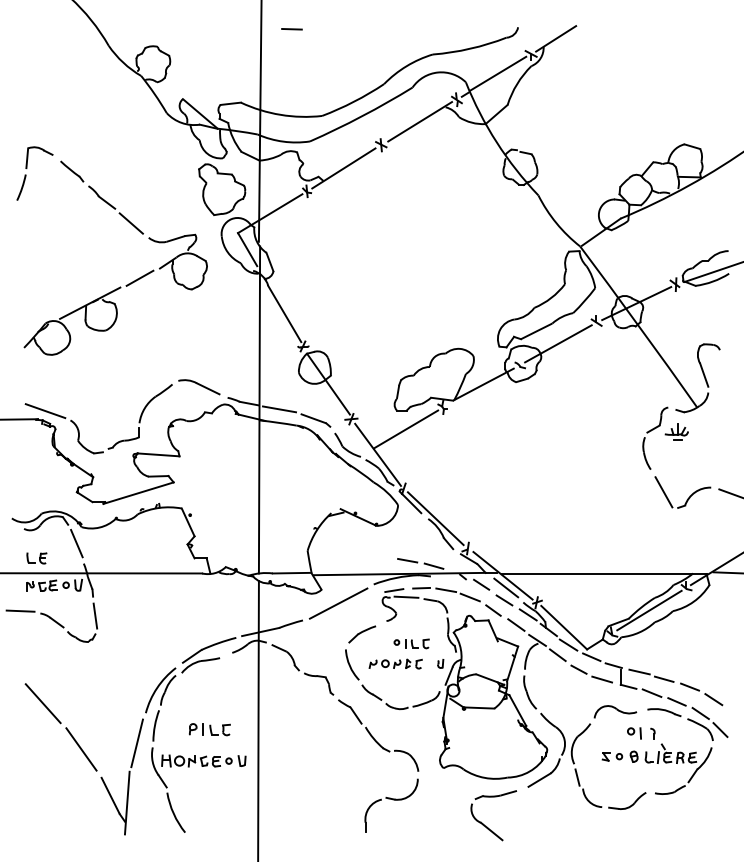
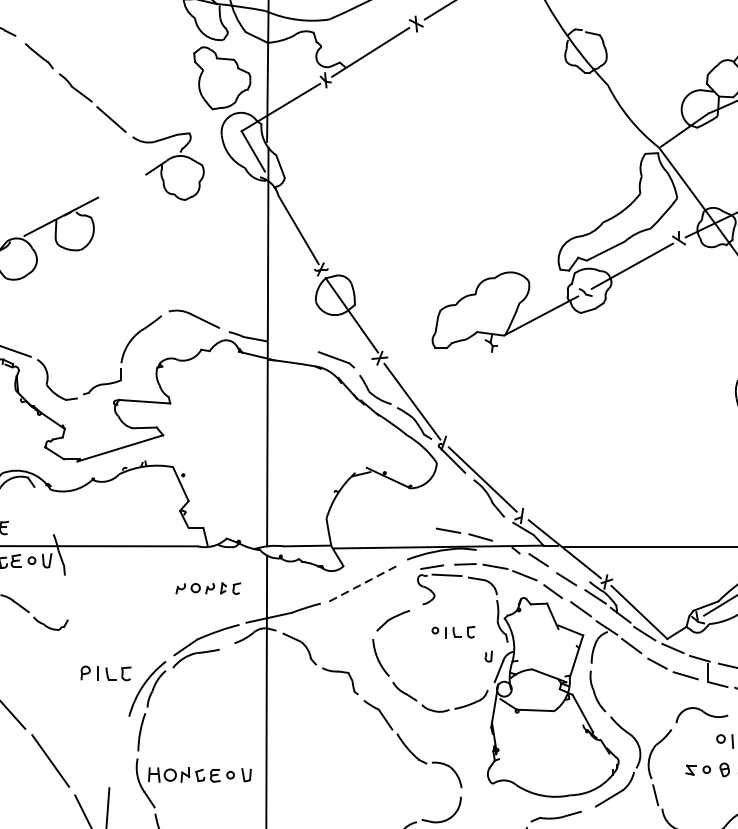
line: (139, 277) -> (121, 185), removed
line: (279, 409) -> (292, 346), removed
line: (406, 429) -> (447, 370), removed
line: (76, 543) -> (44, 509), removed
line: (506, 587) -> (569, 563), removed
line: (339, 603) -> (365, 582), solid -> dashed
line: (95, 615) -> (67, 597), removed
part: (395, 663) -> (208, 587), moved
part: (209, 729) -> (105, 673), moved
line: (136, 743) -> (117, 753), removed

